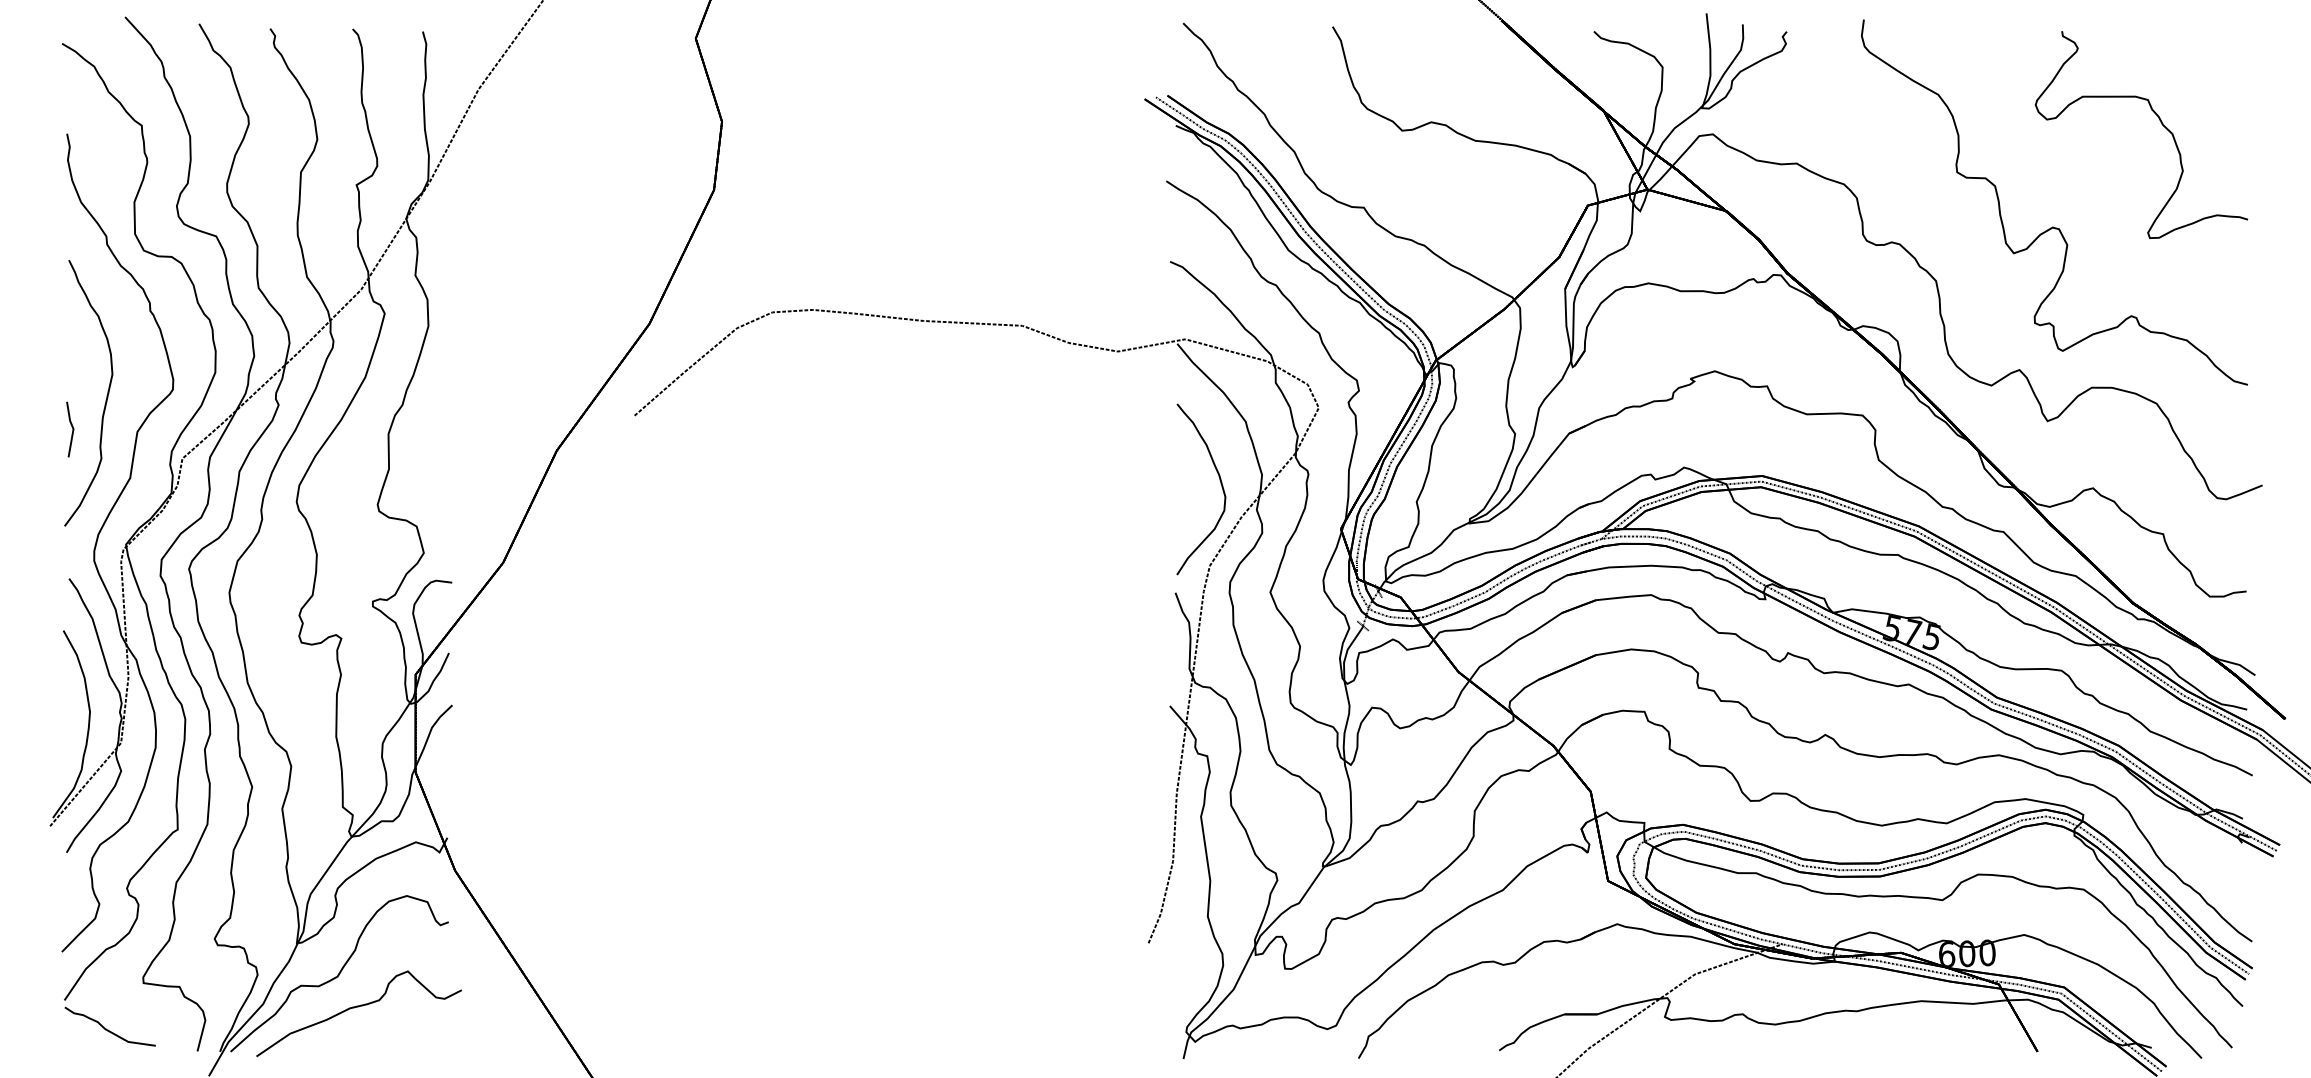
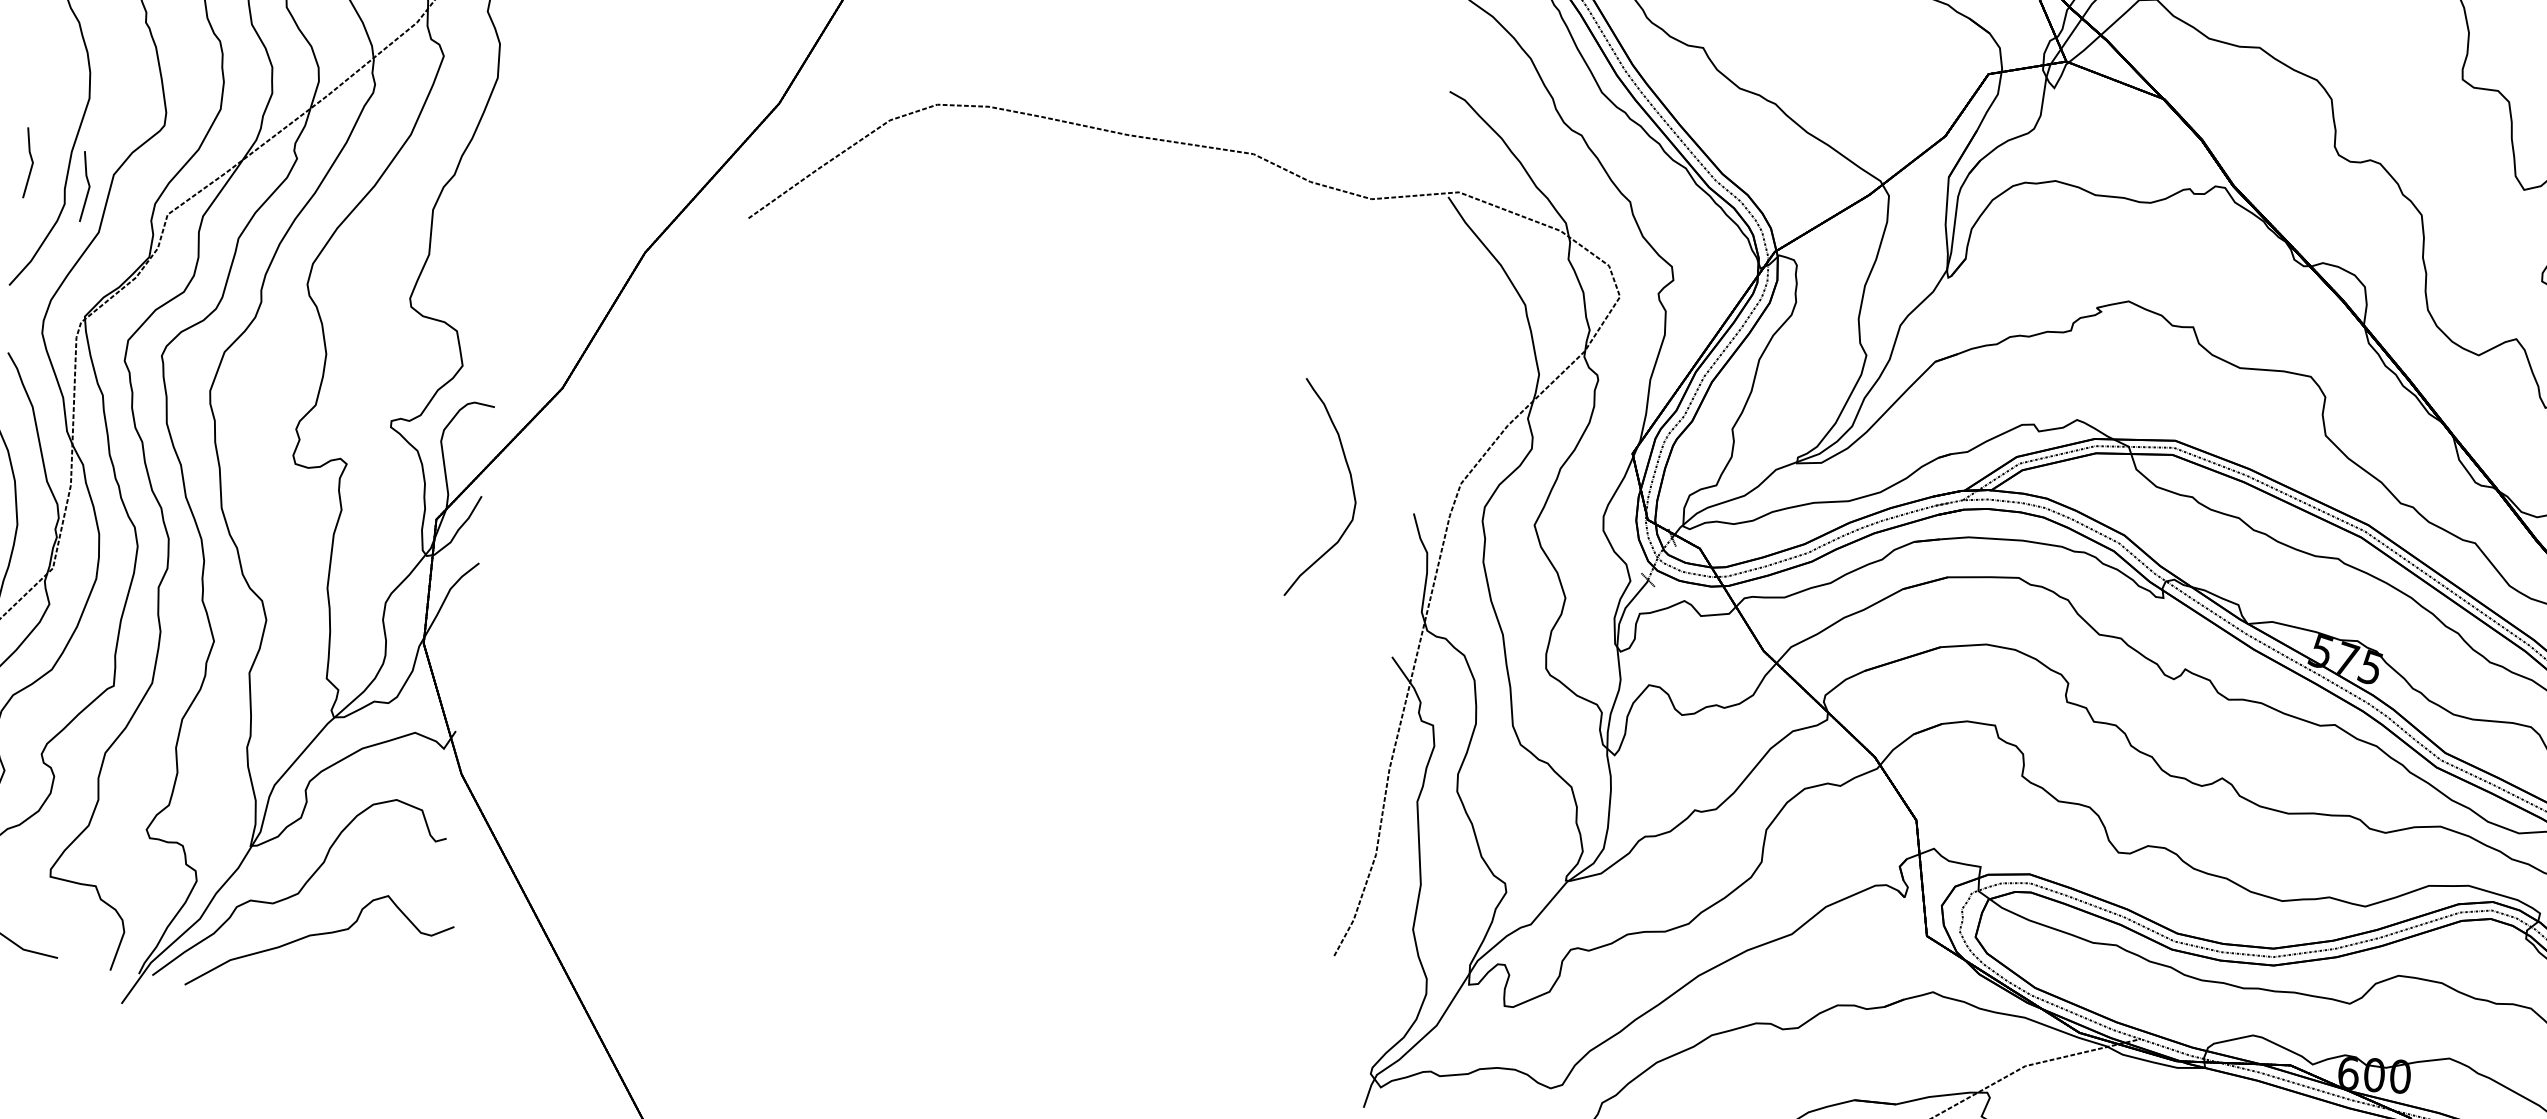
line: (118, 443) -> (88, 186), added
curve: (1220, 483) -> (1351, 484), moved

